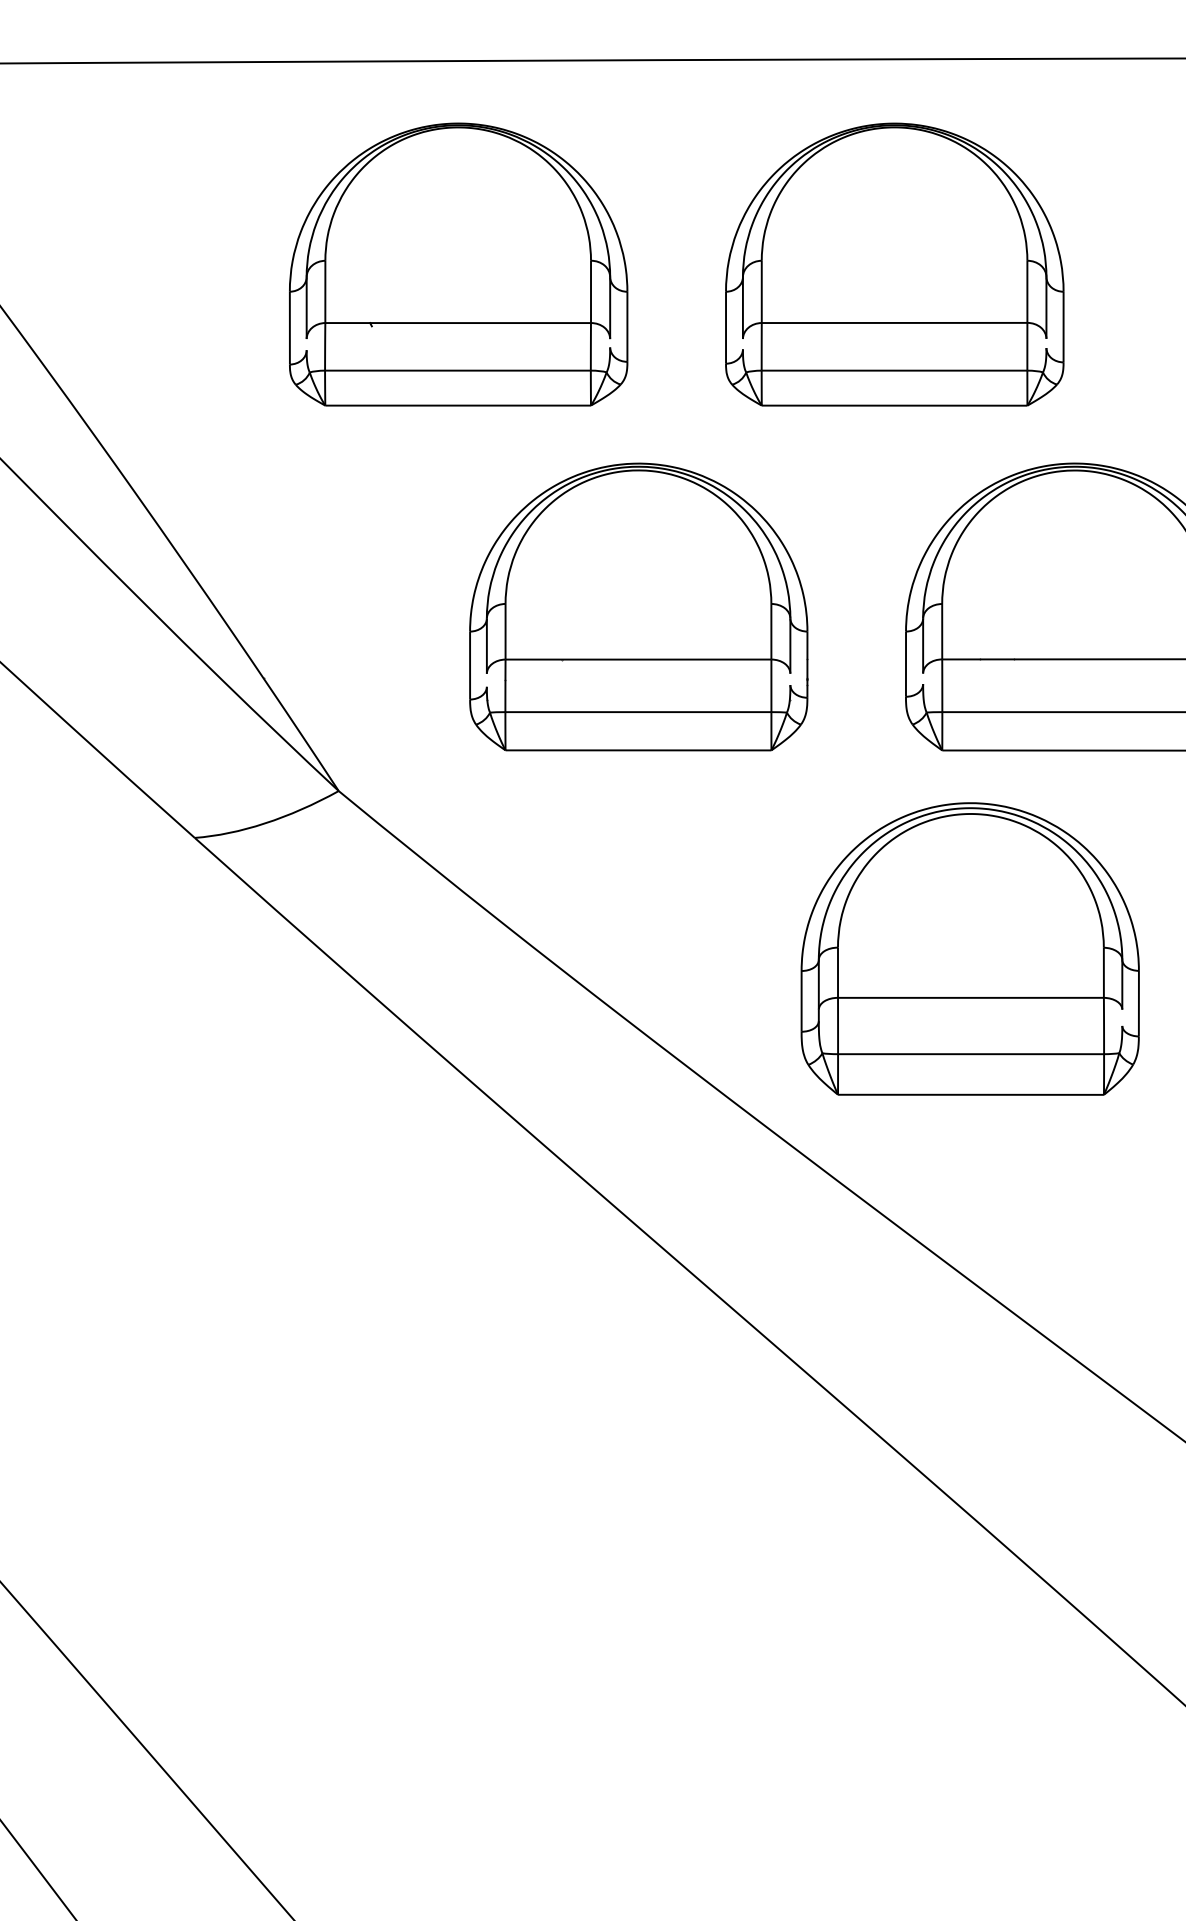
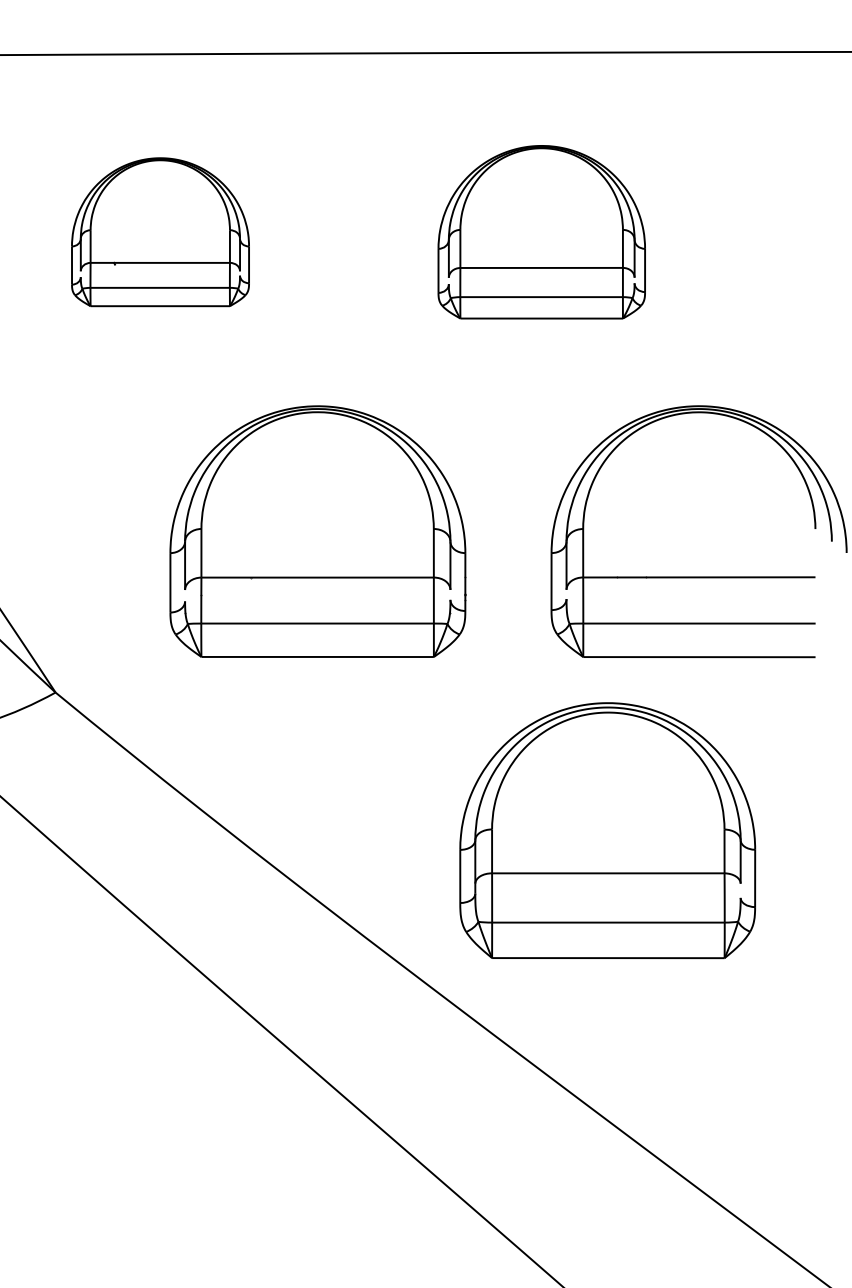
part: (458, 264) -> (160, 232), size x0.6
part: (894, 264) -> (541, 232), size x0.7

